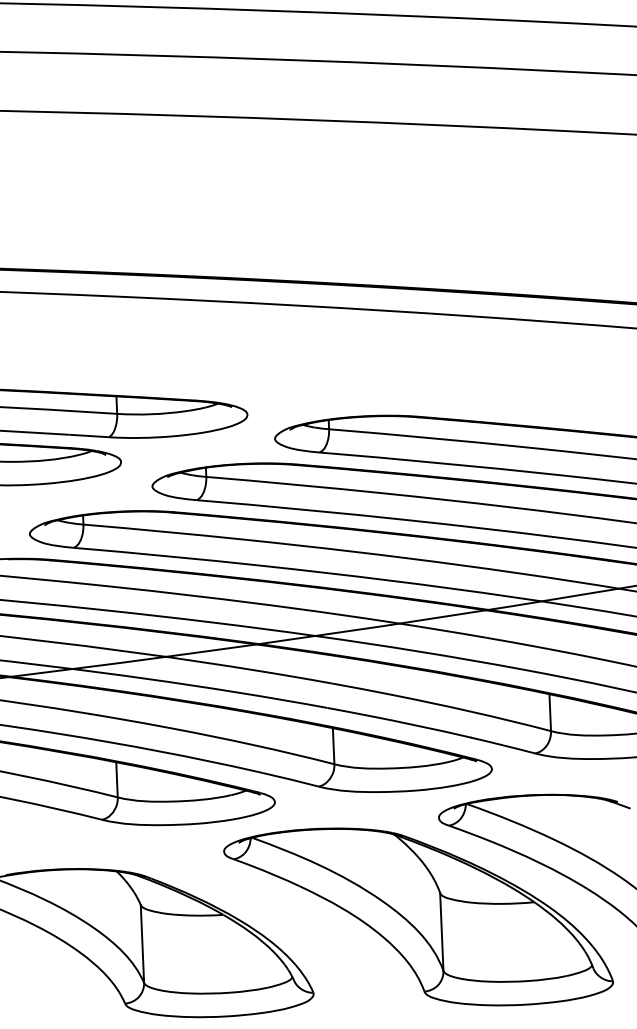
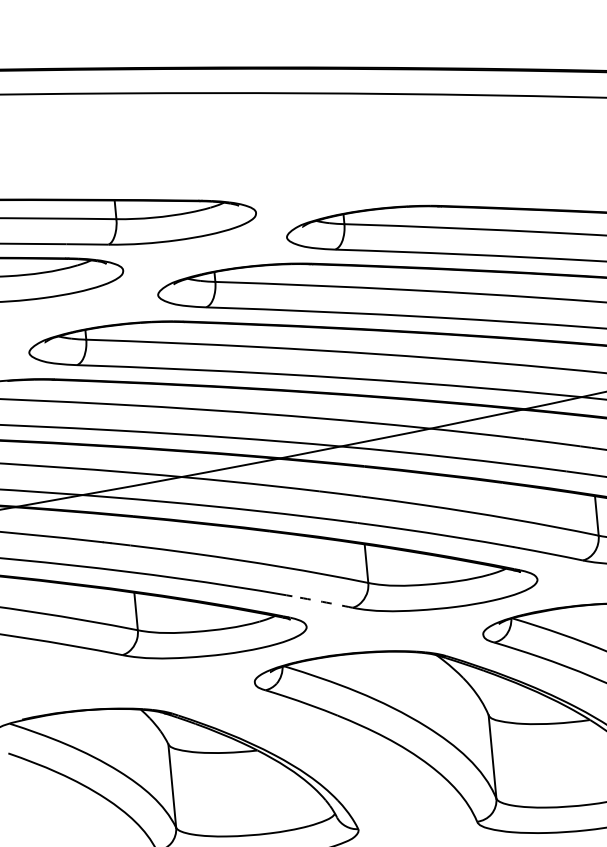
arc: (290, 779) -> (322, 601), solid -> dashed

